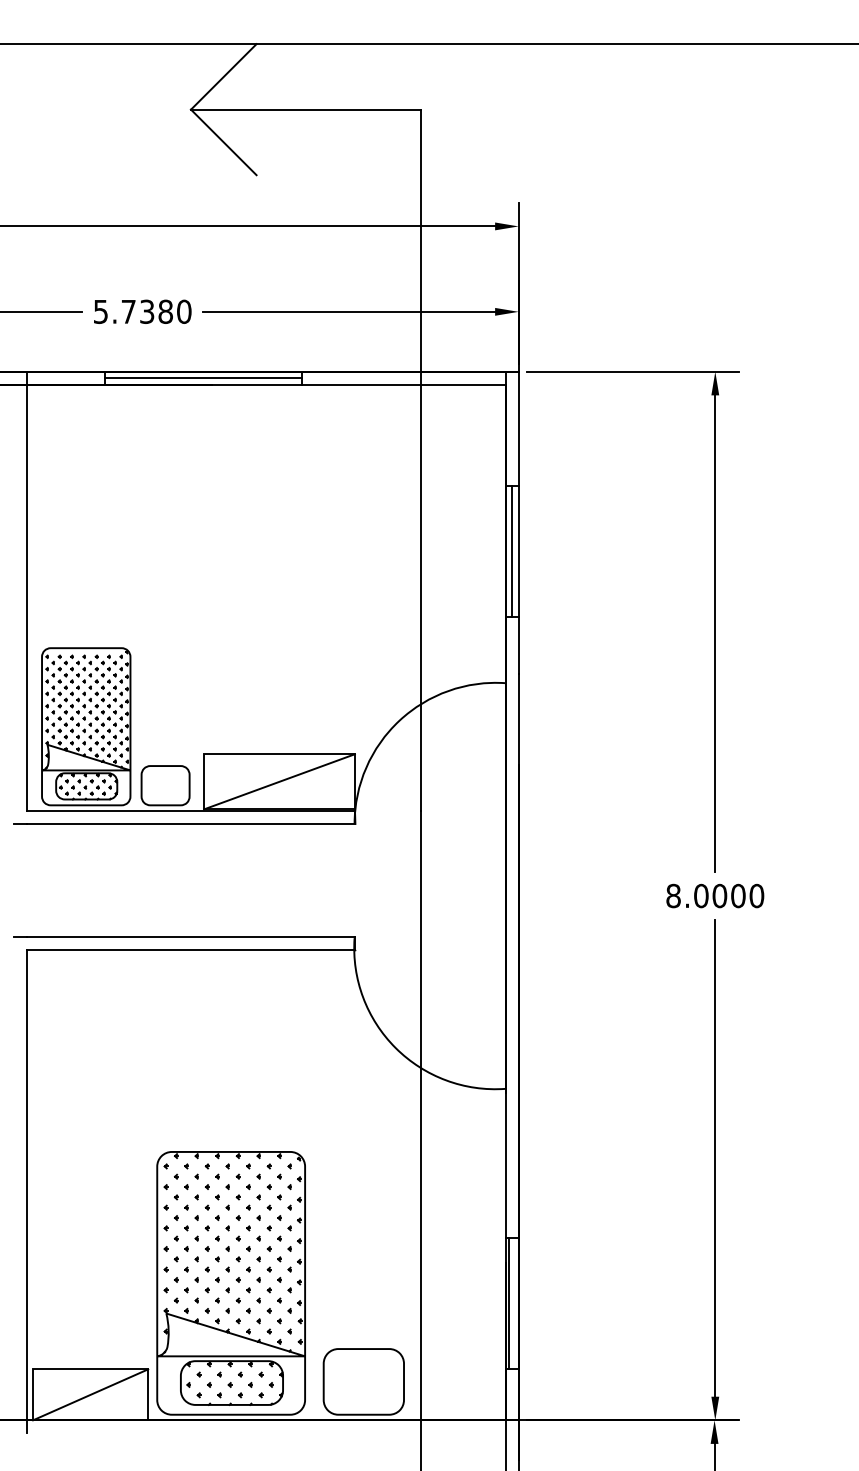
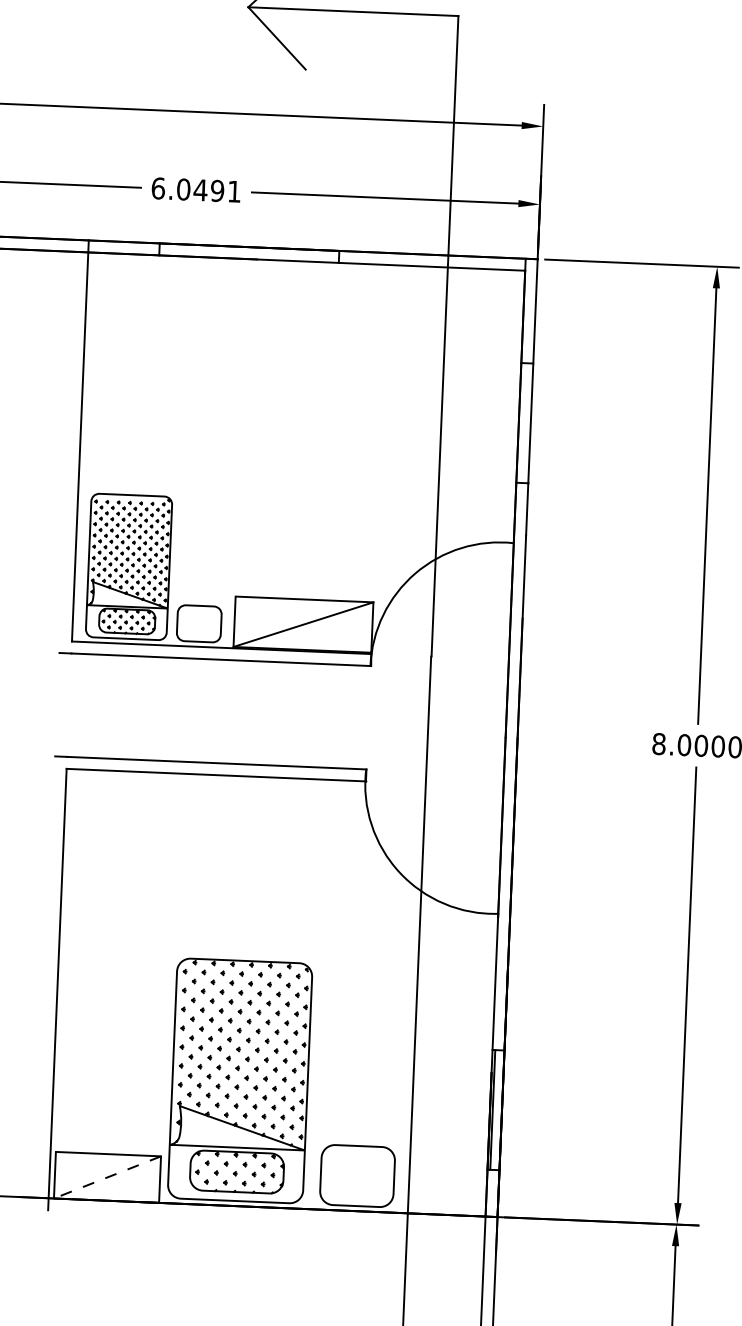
text: (142, 311) -> (196, 189), 5.7380 -> 6.0491
line: (202, 378) -> (248, 253), removed
line: (512, 551) -> (525, 423), removed
line: (90, 1394) -> (107, 1177), solid -> dashed

